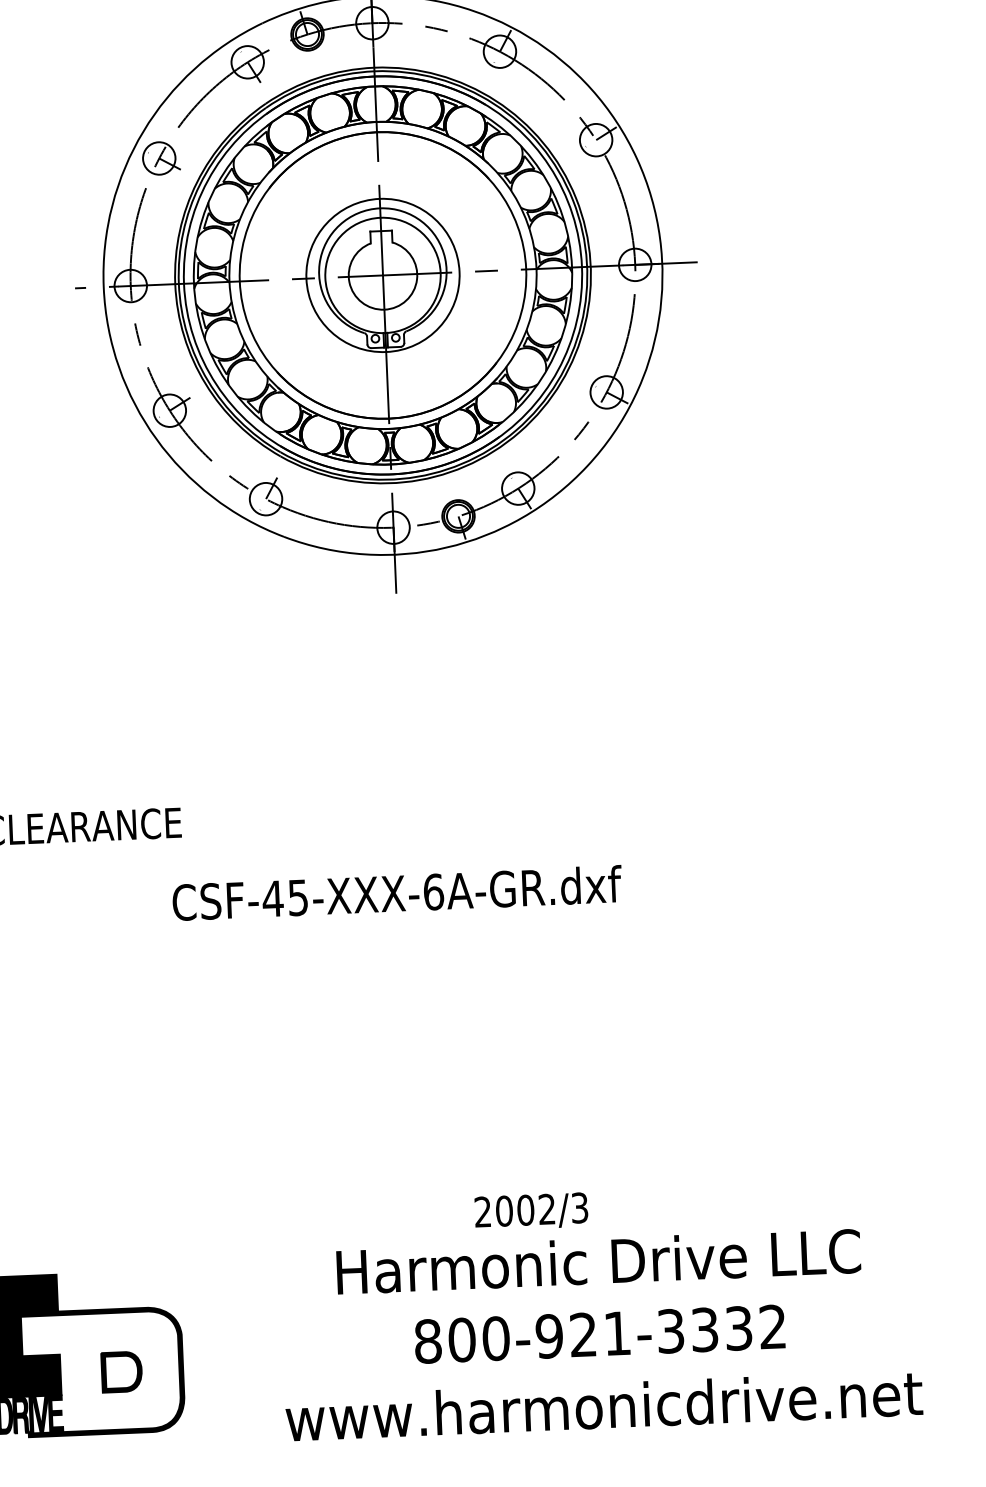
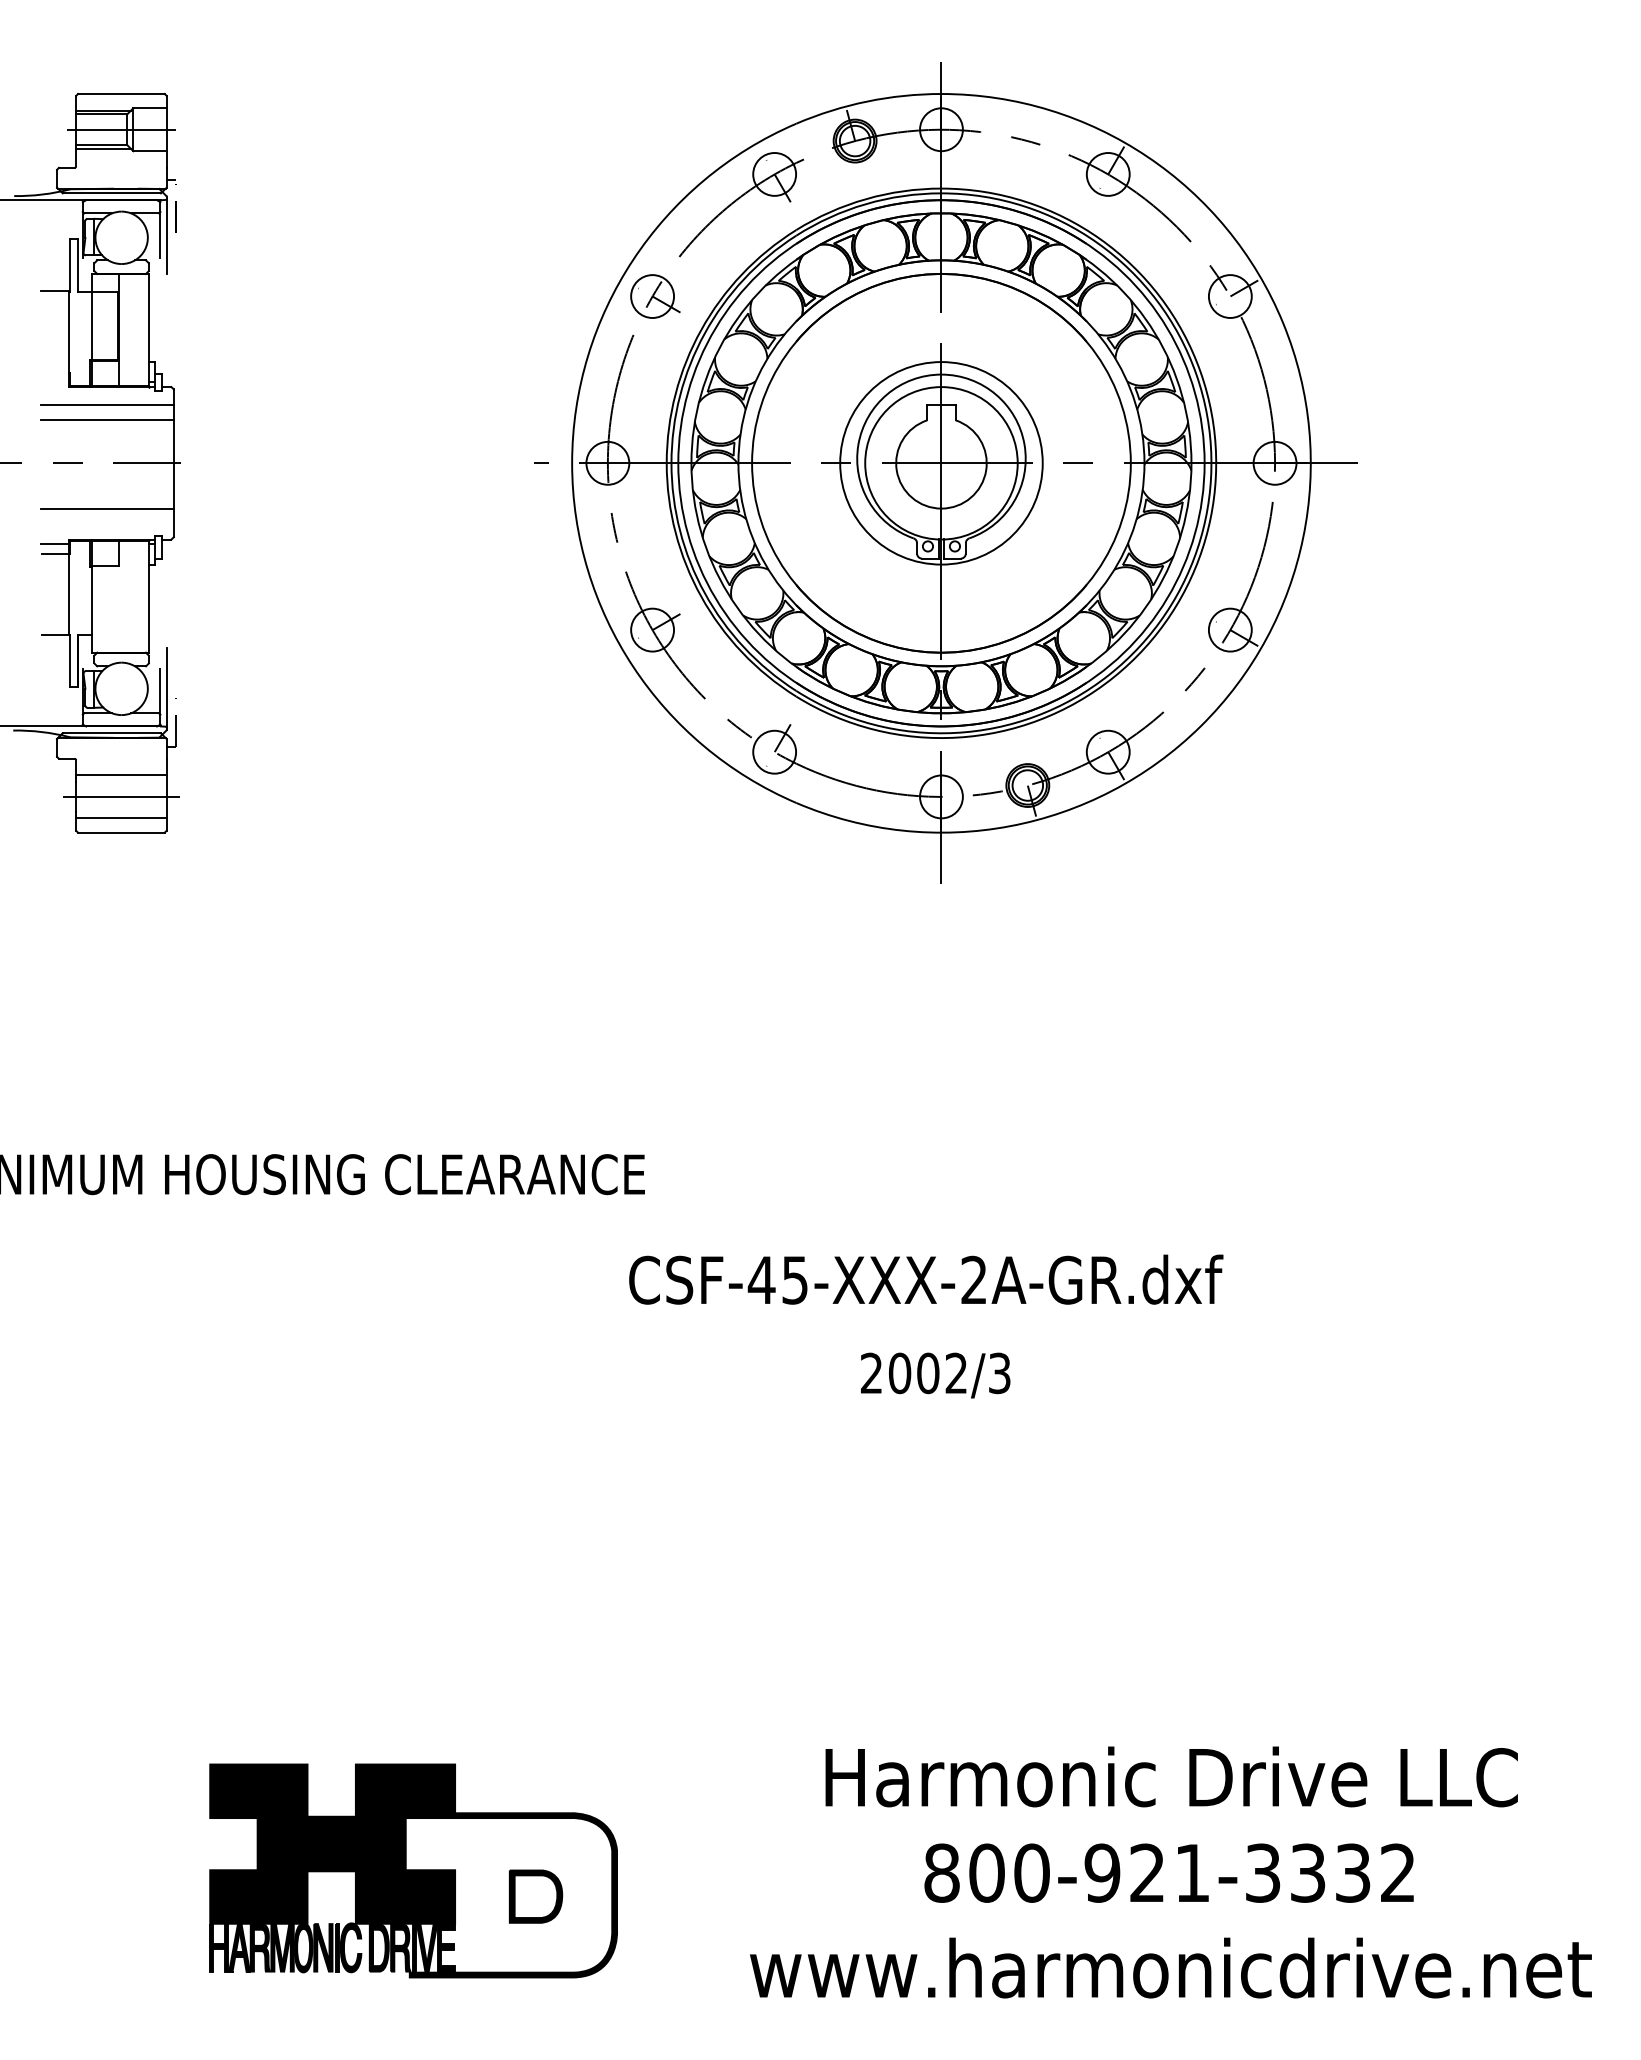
text: (433, 891) -> (974, 1279), CSF-45-XXX-6A-GR.dxf -> CSF-45-XXX-2A-GR.dxf
text: (531, 1211) -> (935, 1375), moved

